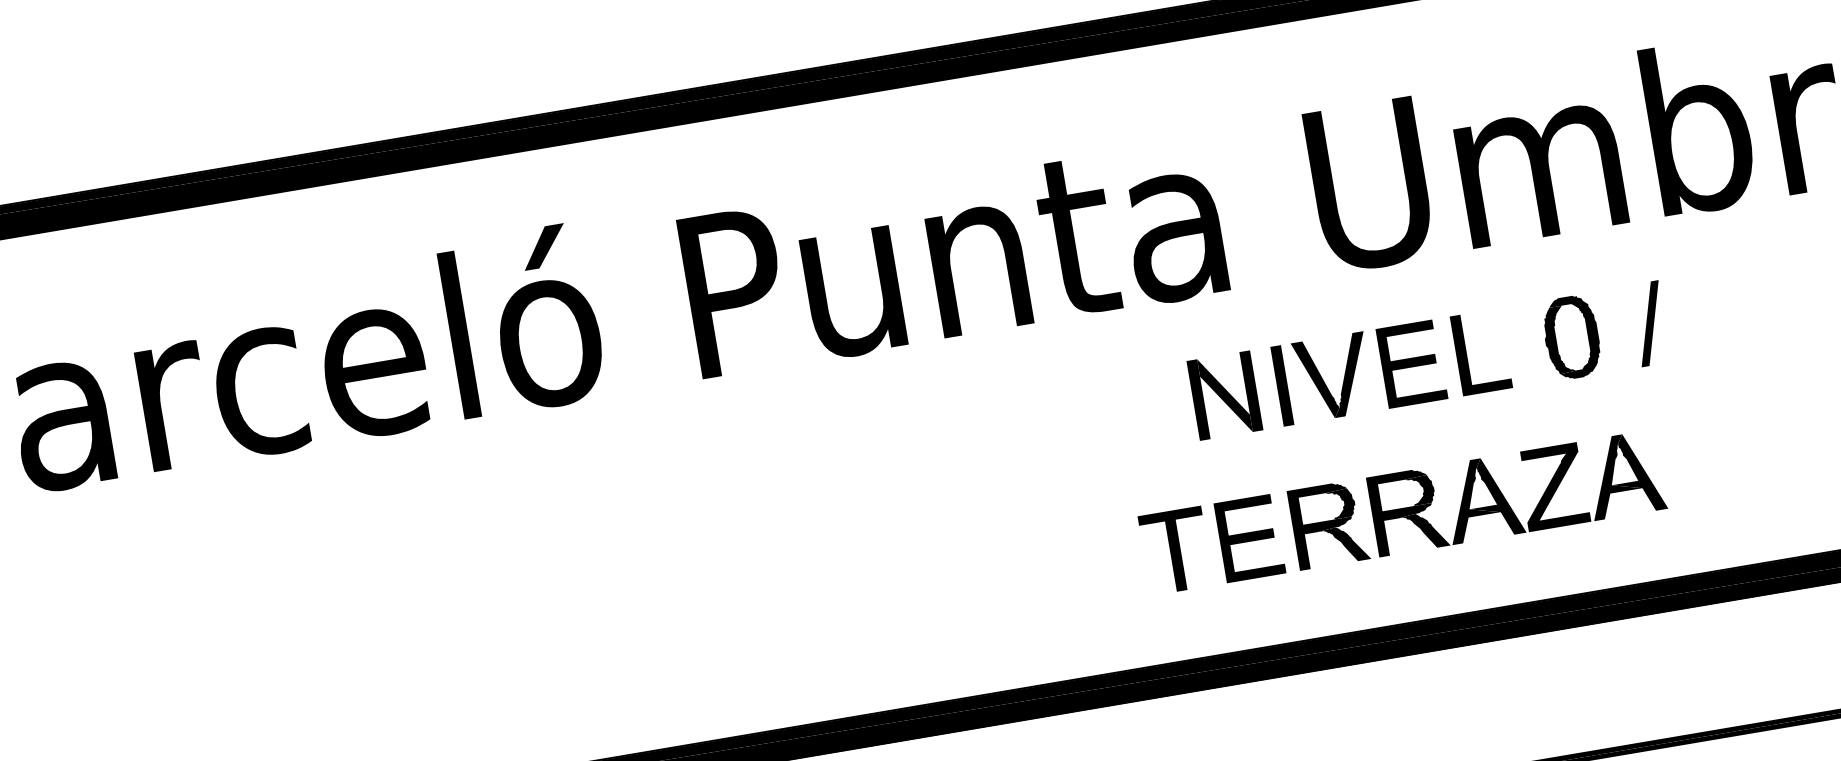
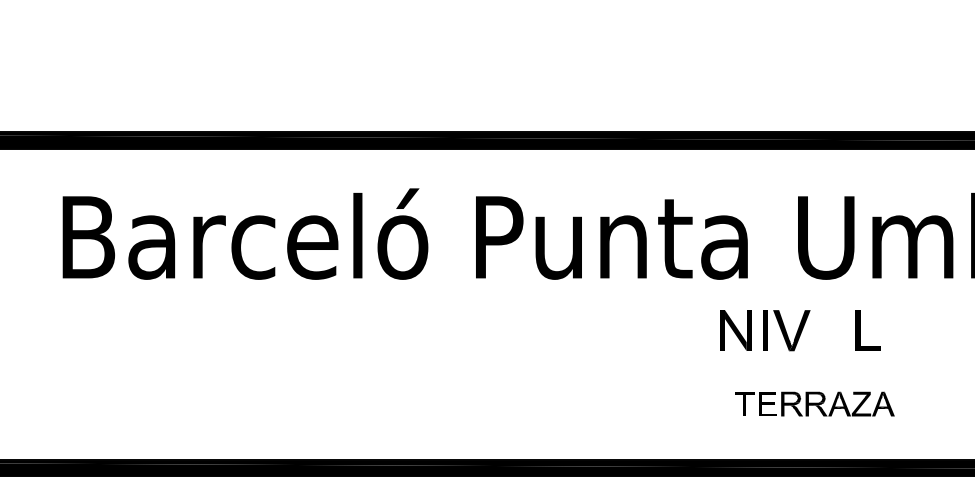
part: (1649, 323) -> (954, 330), removed
part: (1570, 336) -> (913, 330), removed
fill: (1410, 363) -> (831, 330), removed
part: (1401, 511) -> (814, 403), size x0.6

